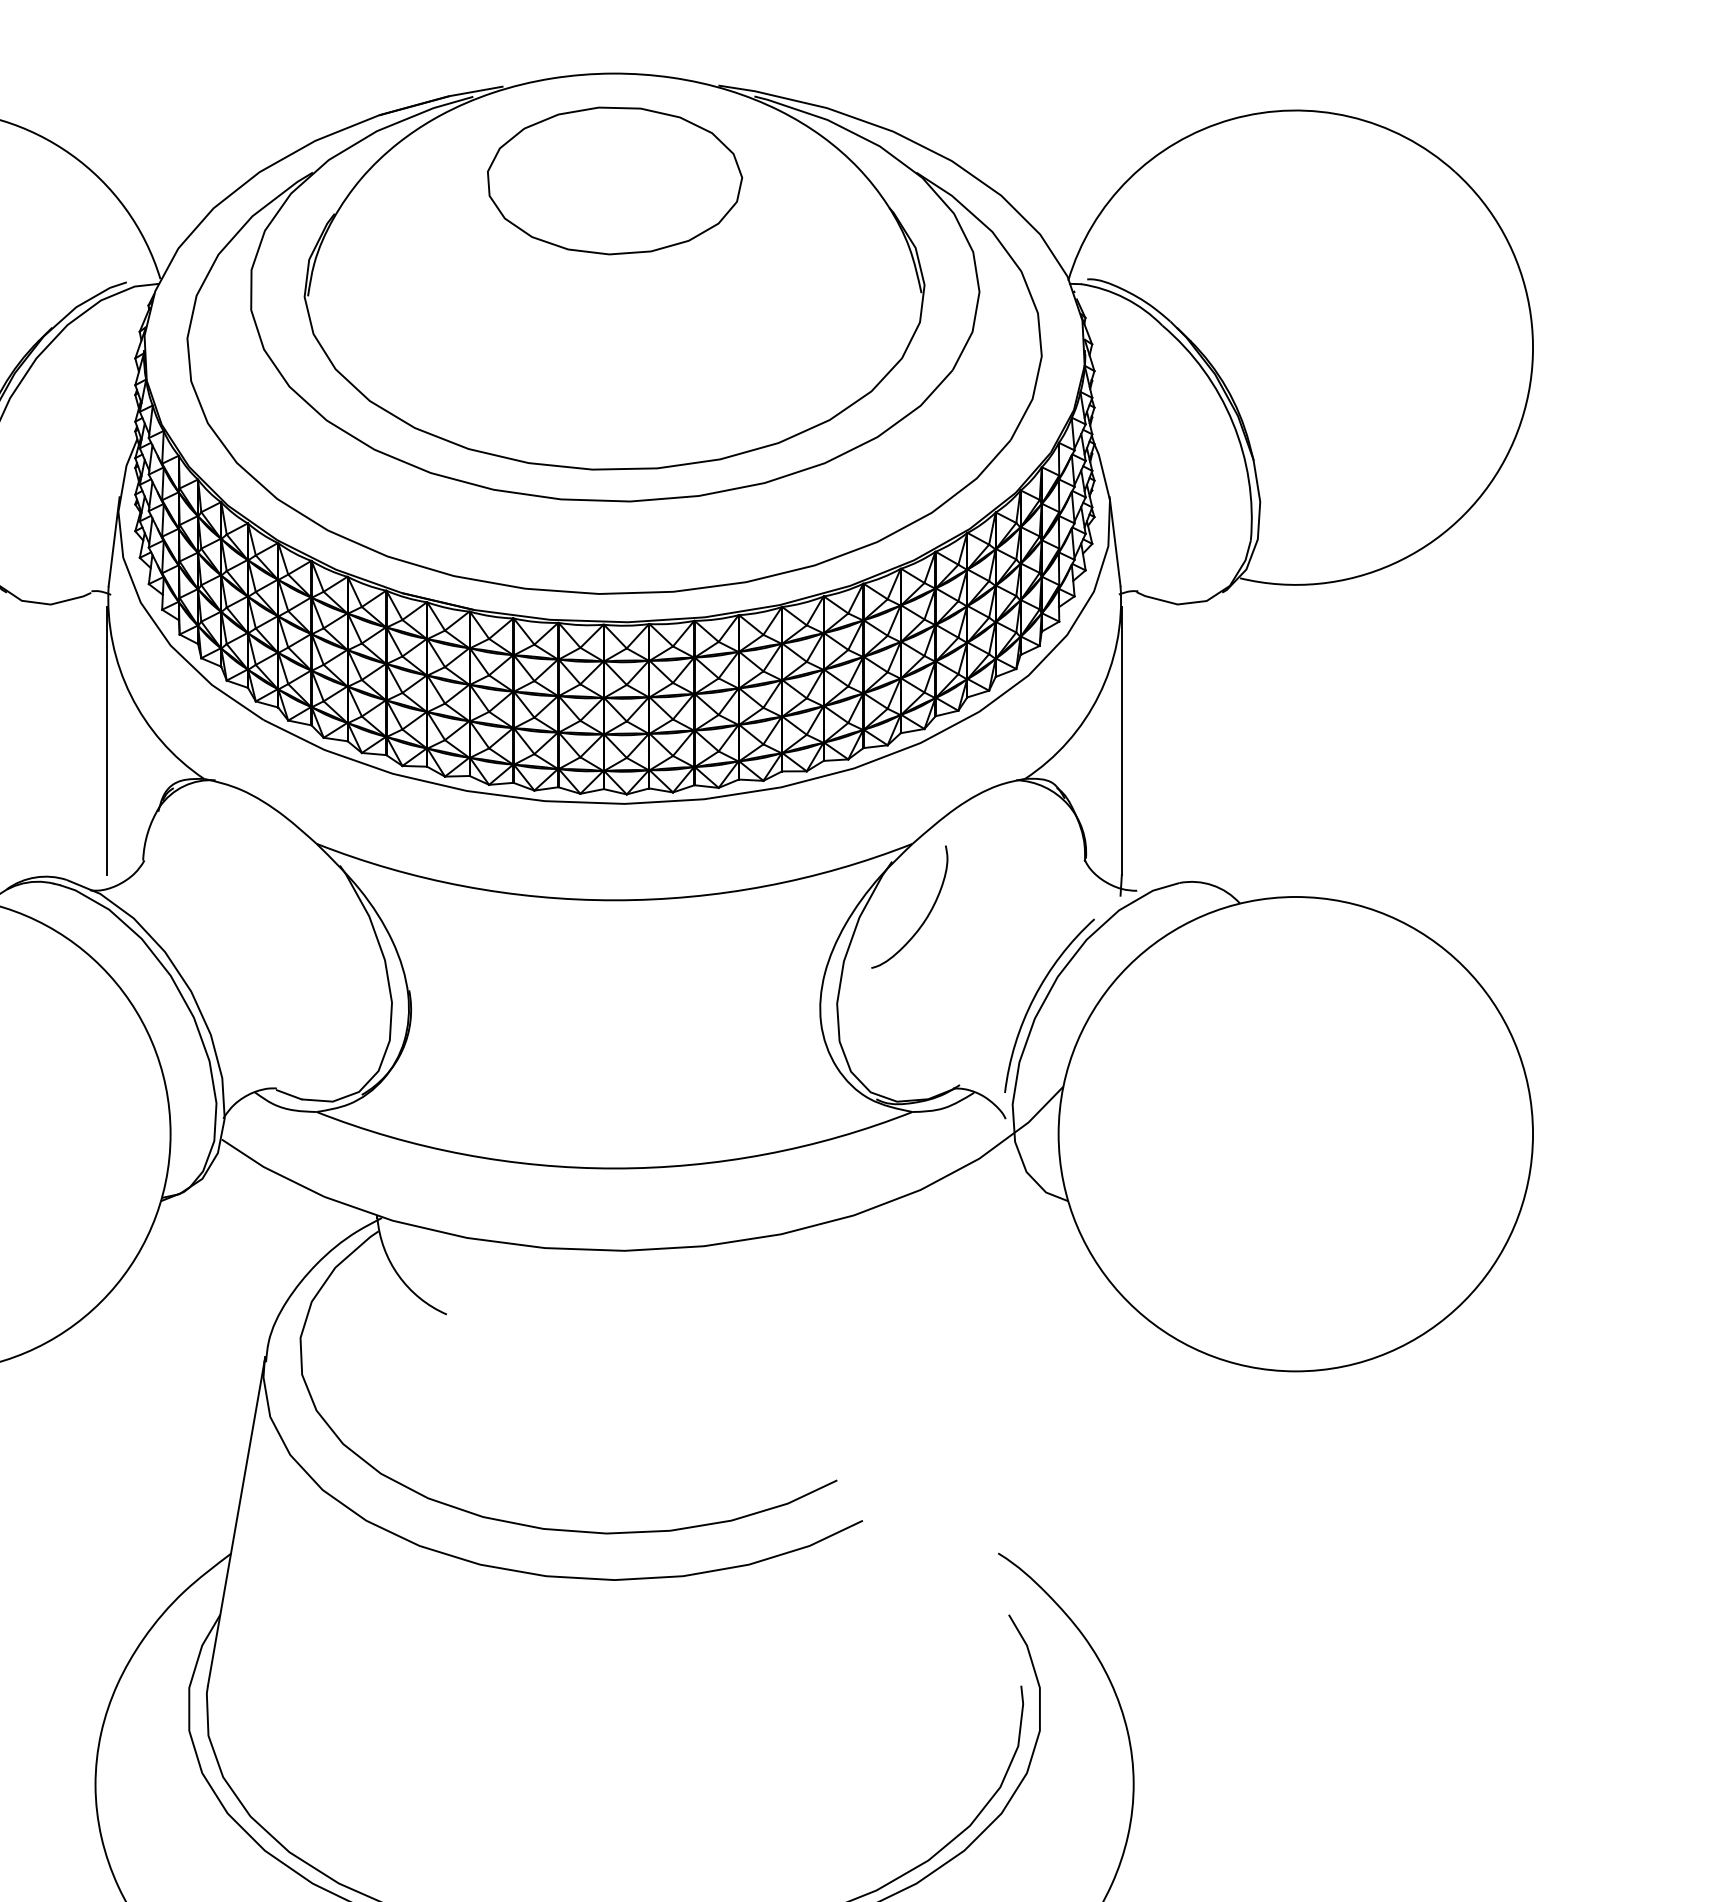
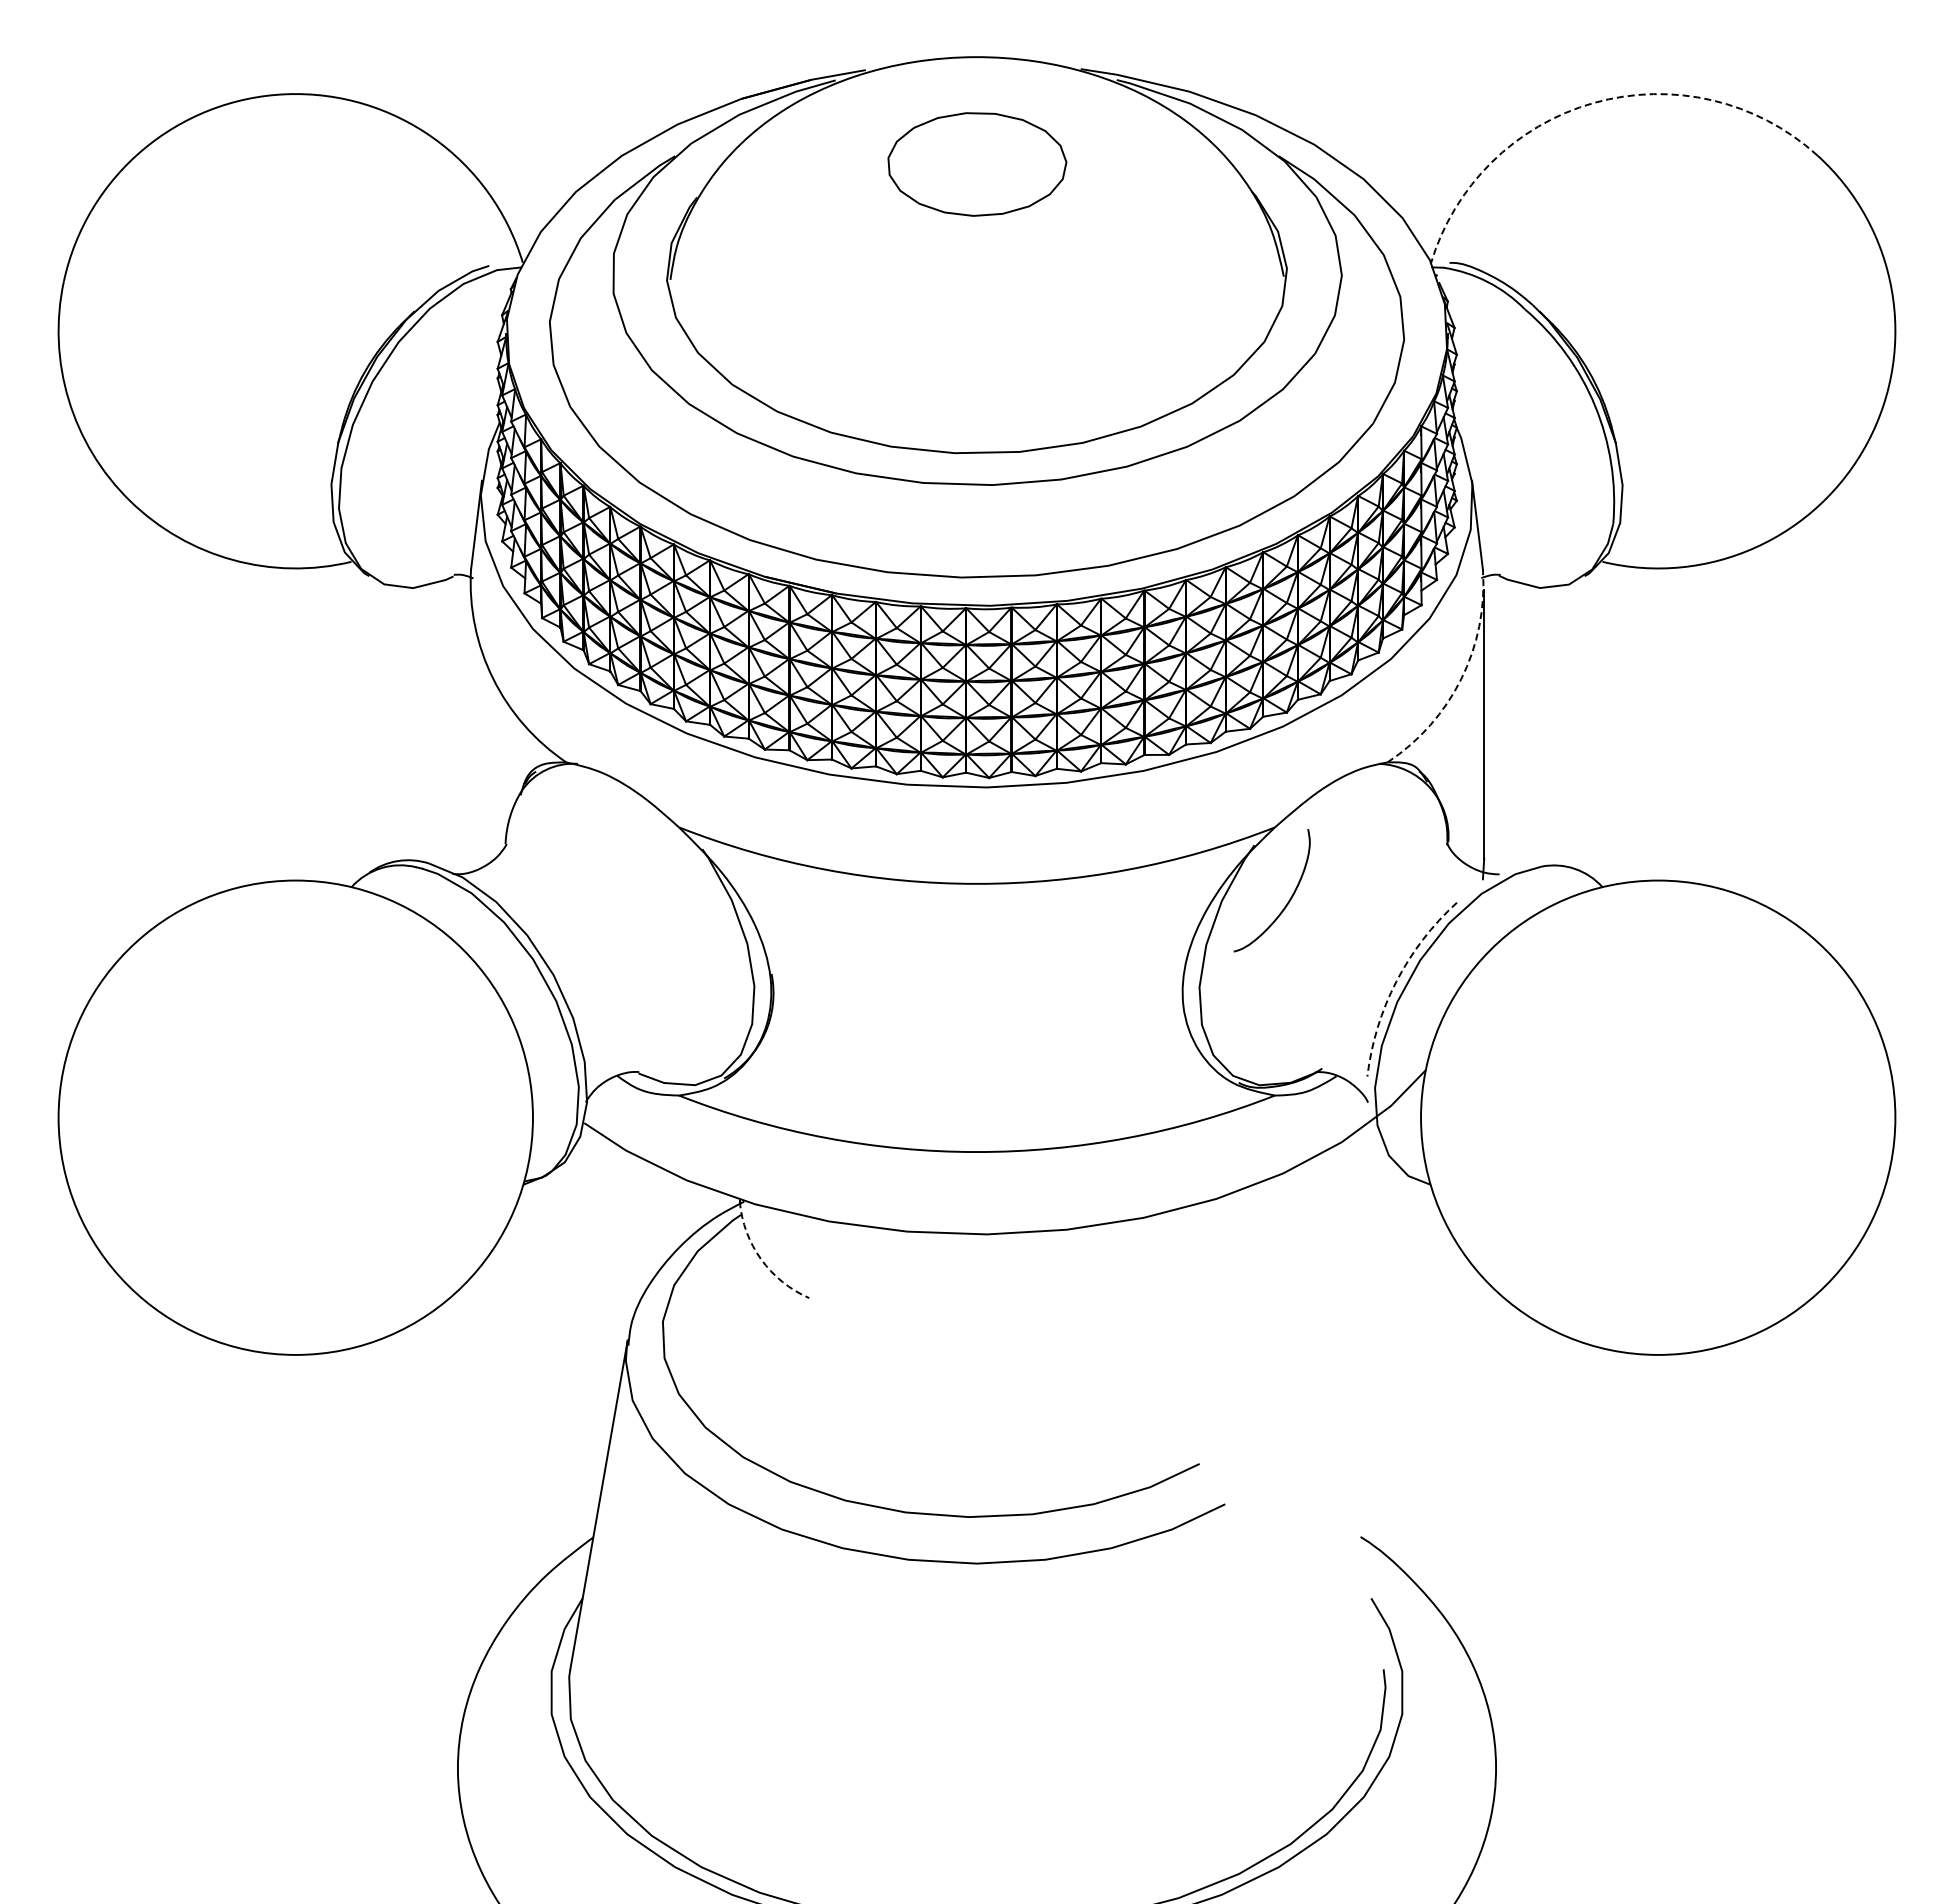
arc: (1231, 118) -> (1593, 102), solid -> dashed
part: (615, 180) -> (977, 164), size x0.7
arc: (1099, 695) -> (1461, 679), solid -> dashed
line: (107, 740) -> (469, 724), removed
arc: (1034, 997) -> (1396, 981), solid -> dashed
arc: (399, 1275) -> (761, 1259), solid -> dashed

